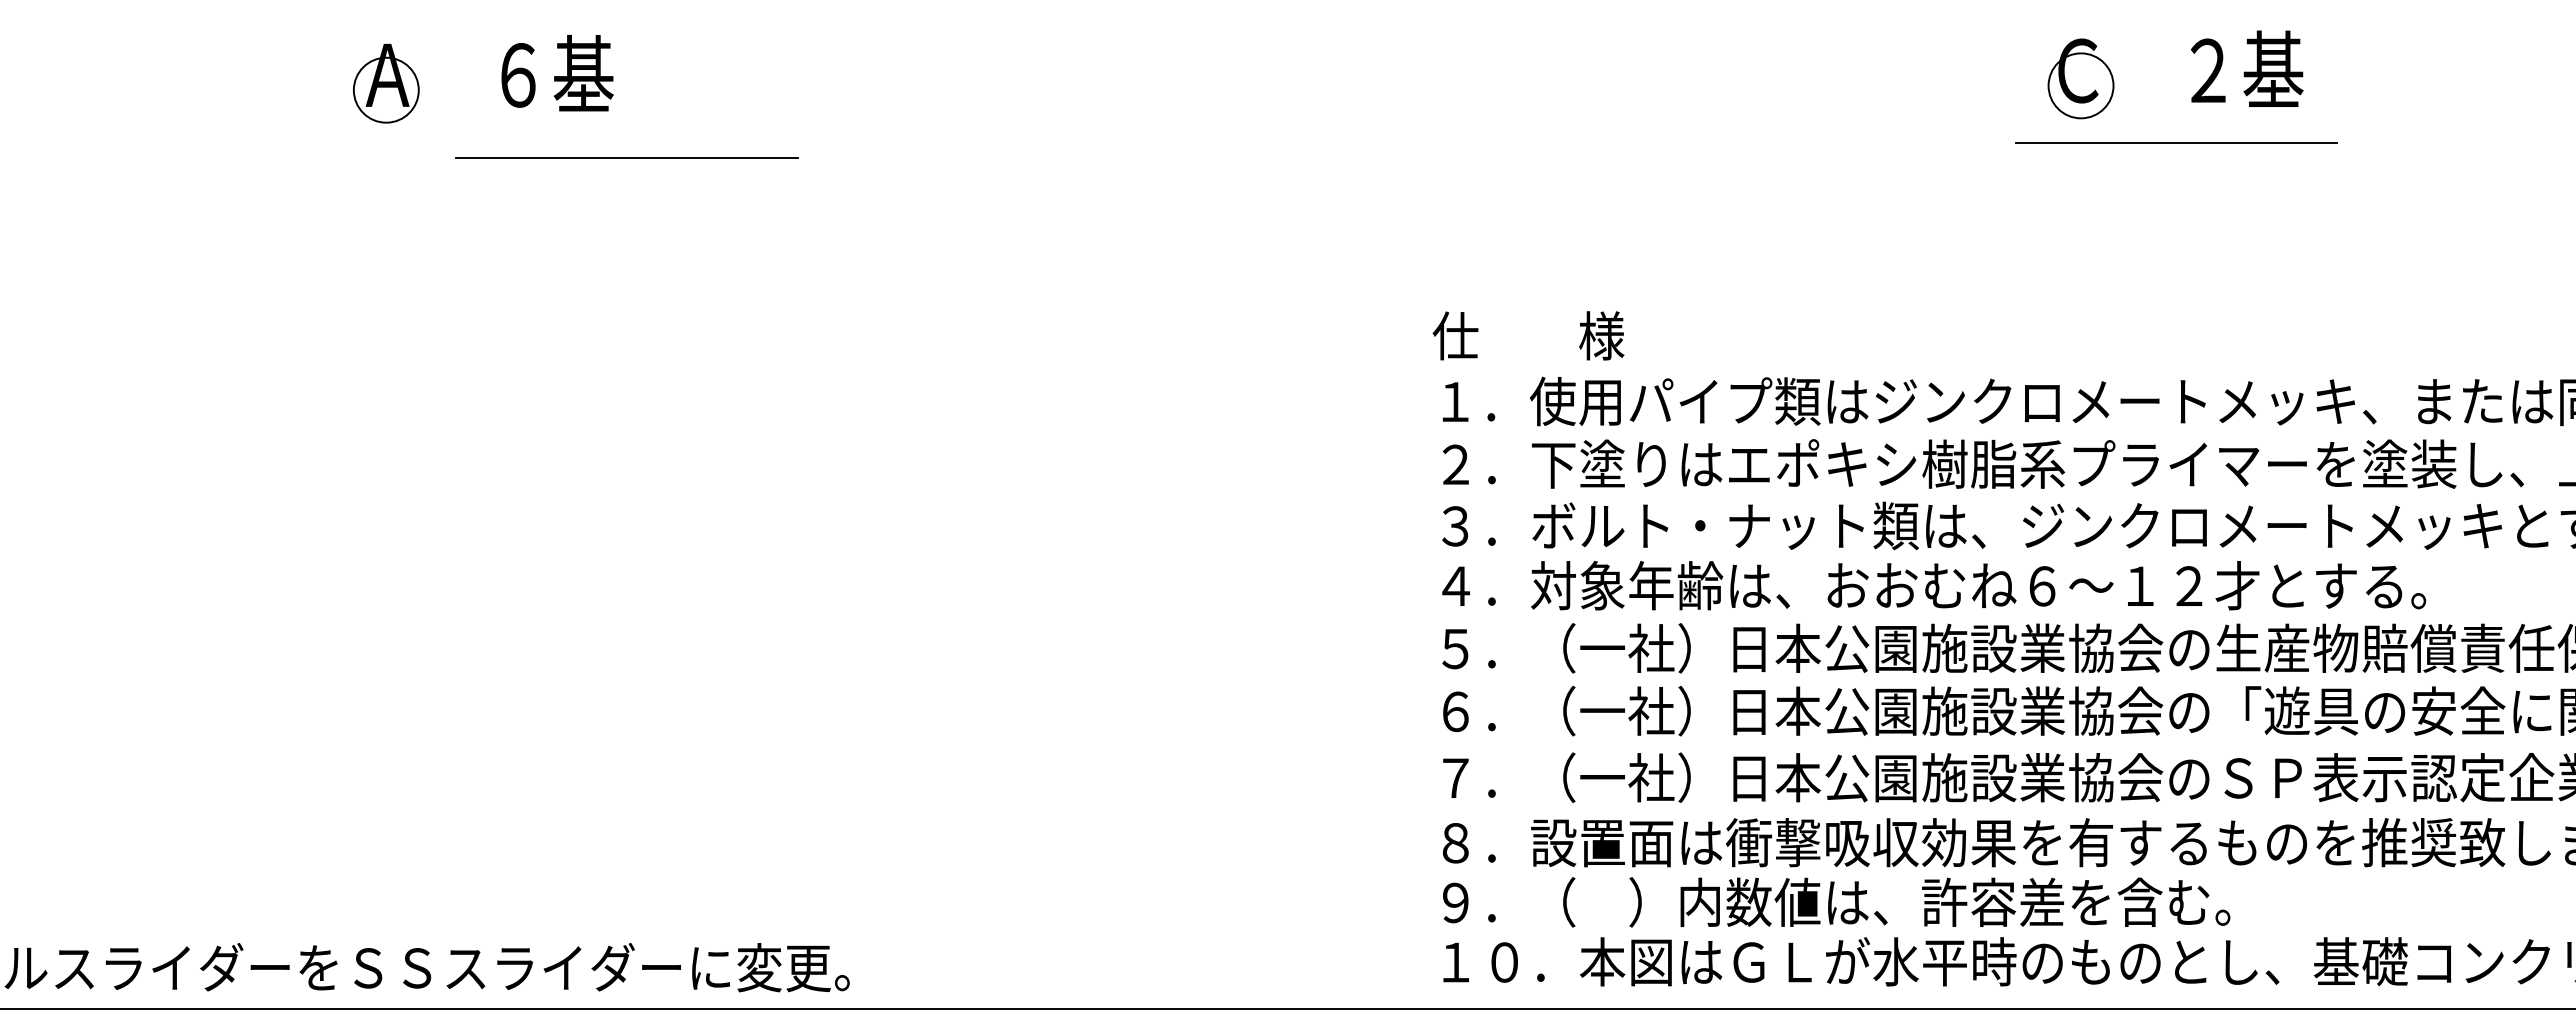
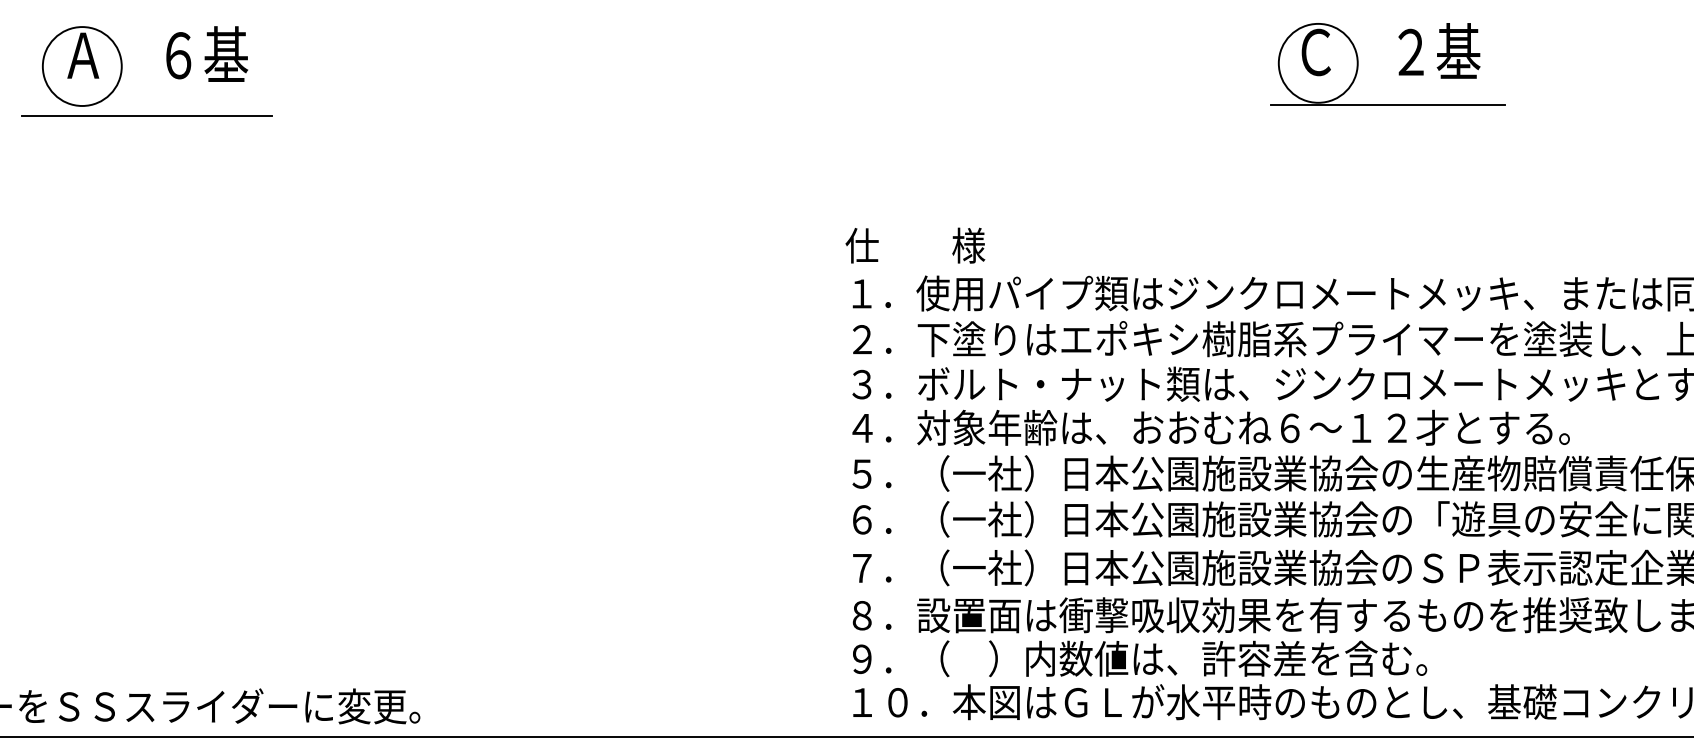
circle: (2080, 85) -> (1317, 63), size x1.67
circle: (386, 90) -> (82, 66), size x1.67
line: (626, 157) -> (146, 115), moved

